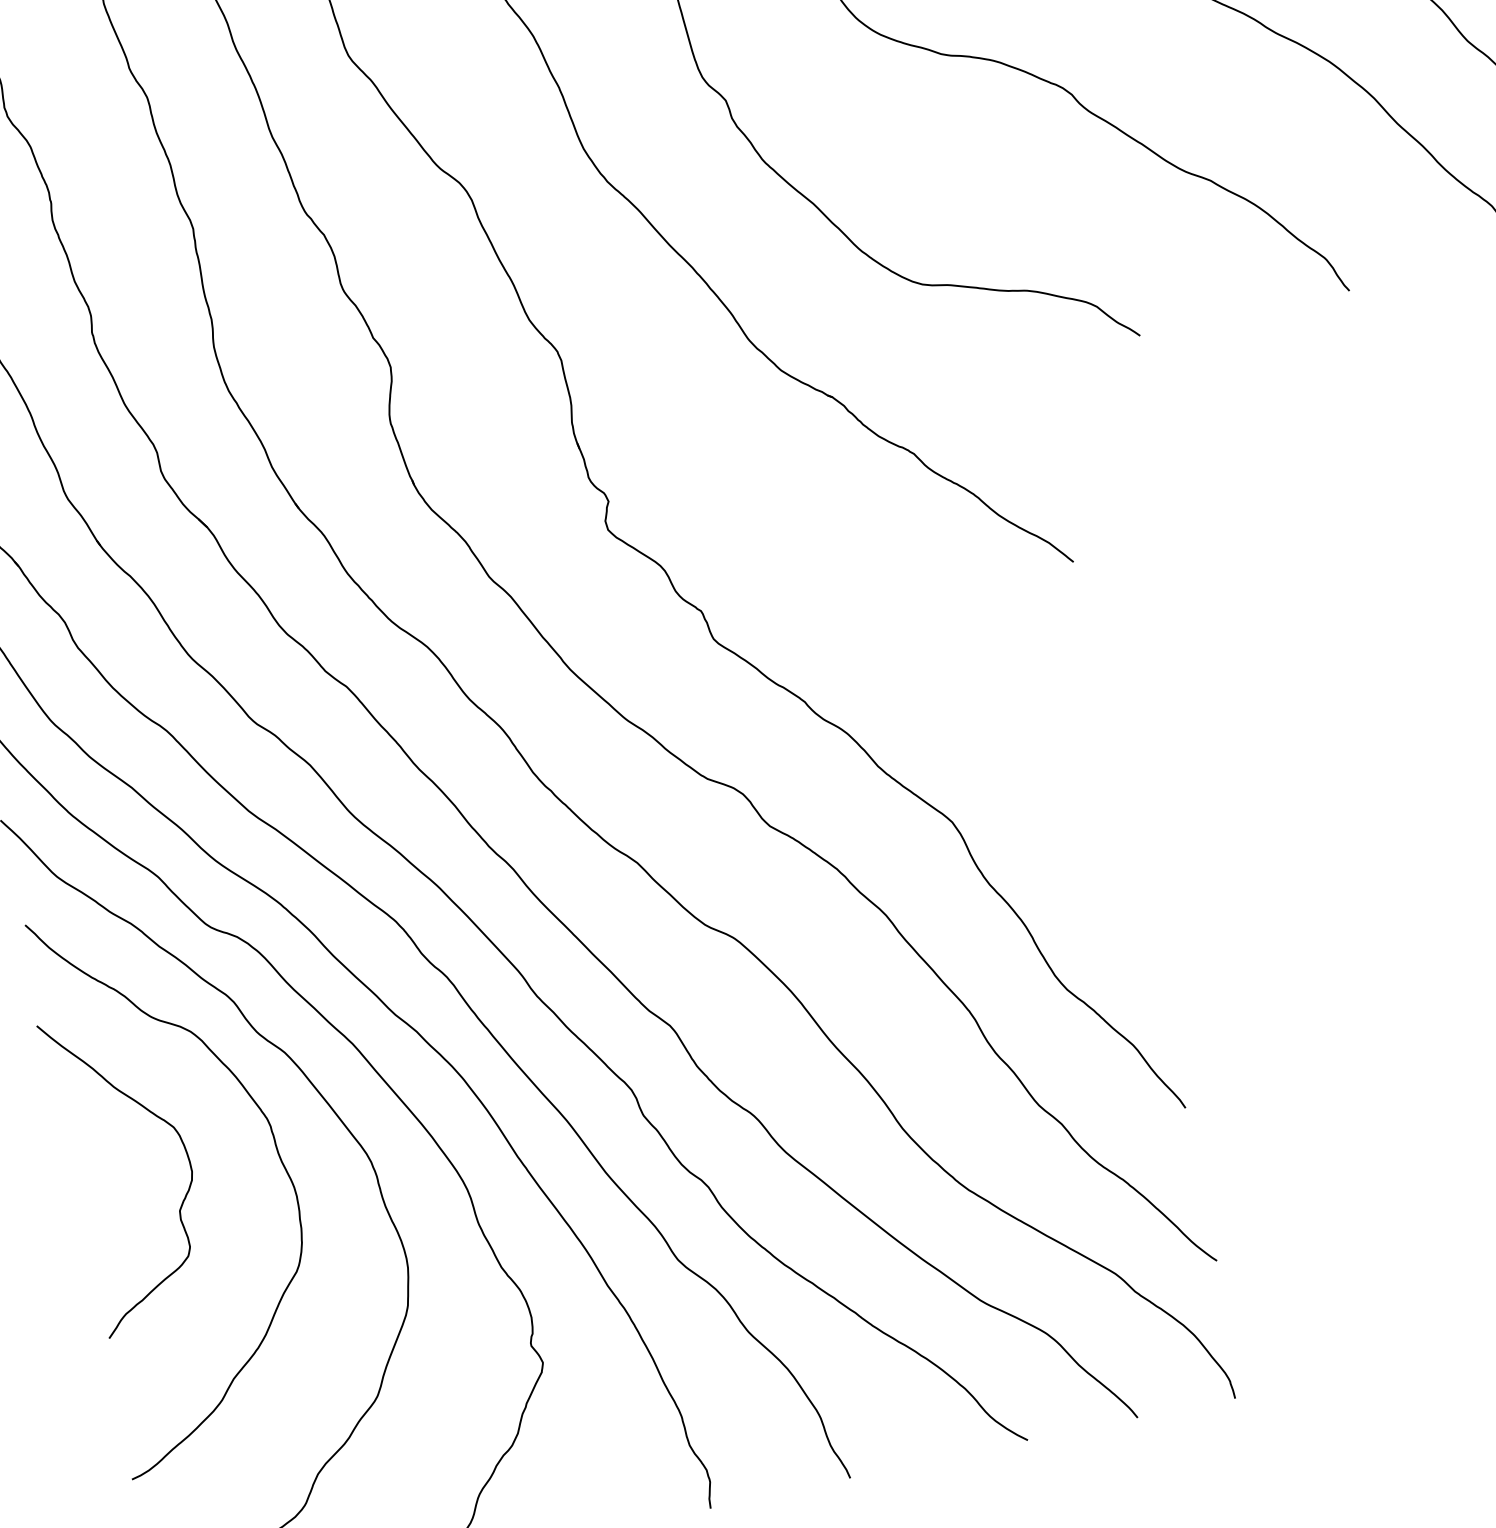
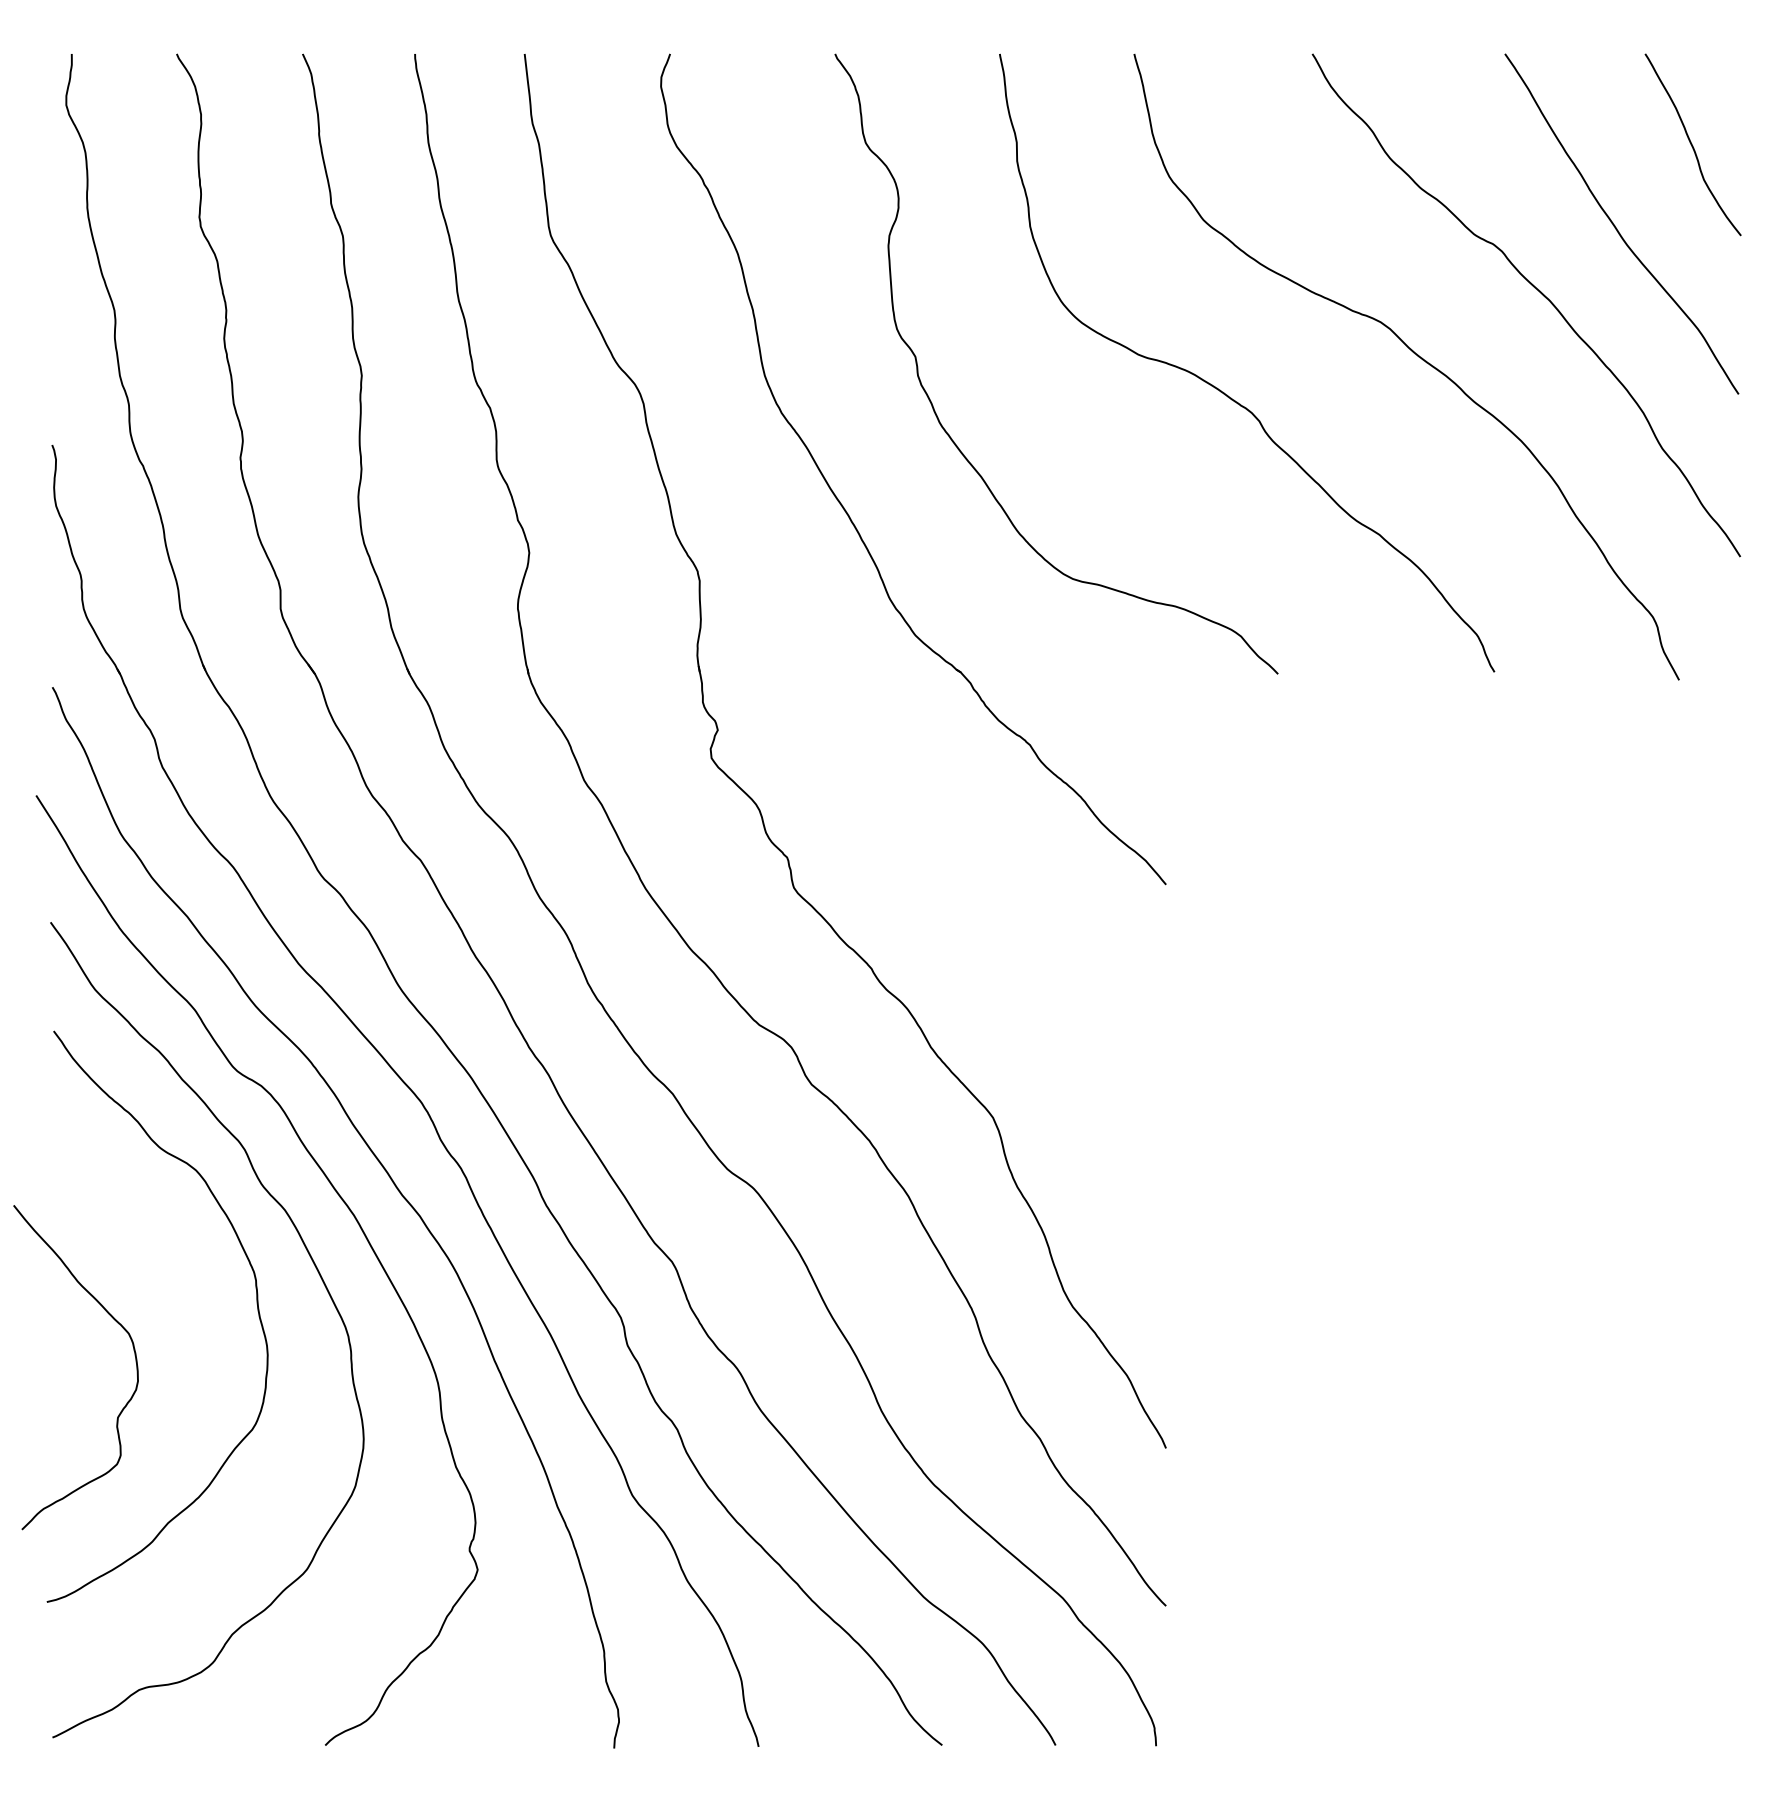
curve: (183, 1147) -> (134, 1355), moved

